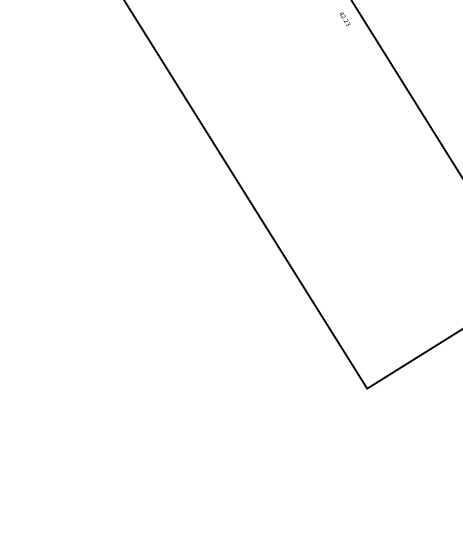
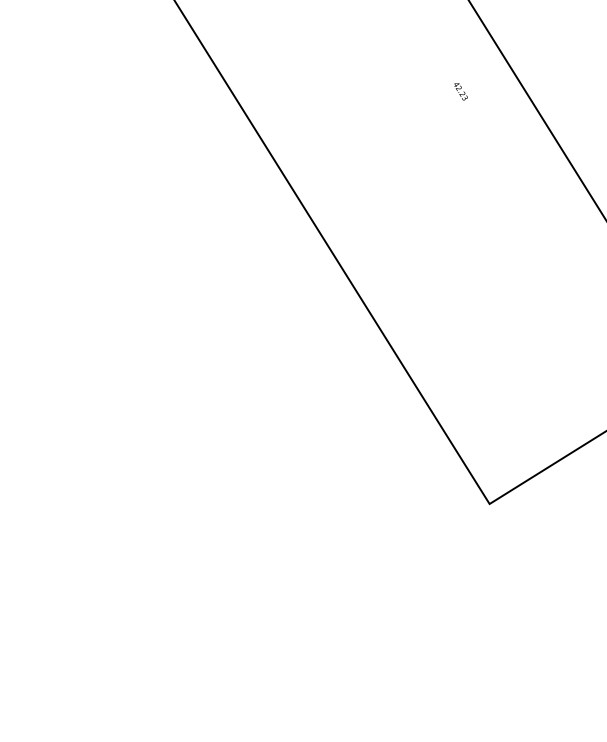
text: (344, 19) -> (460, 91), moved

